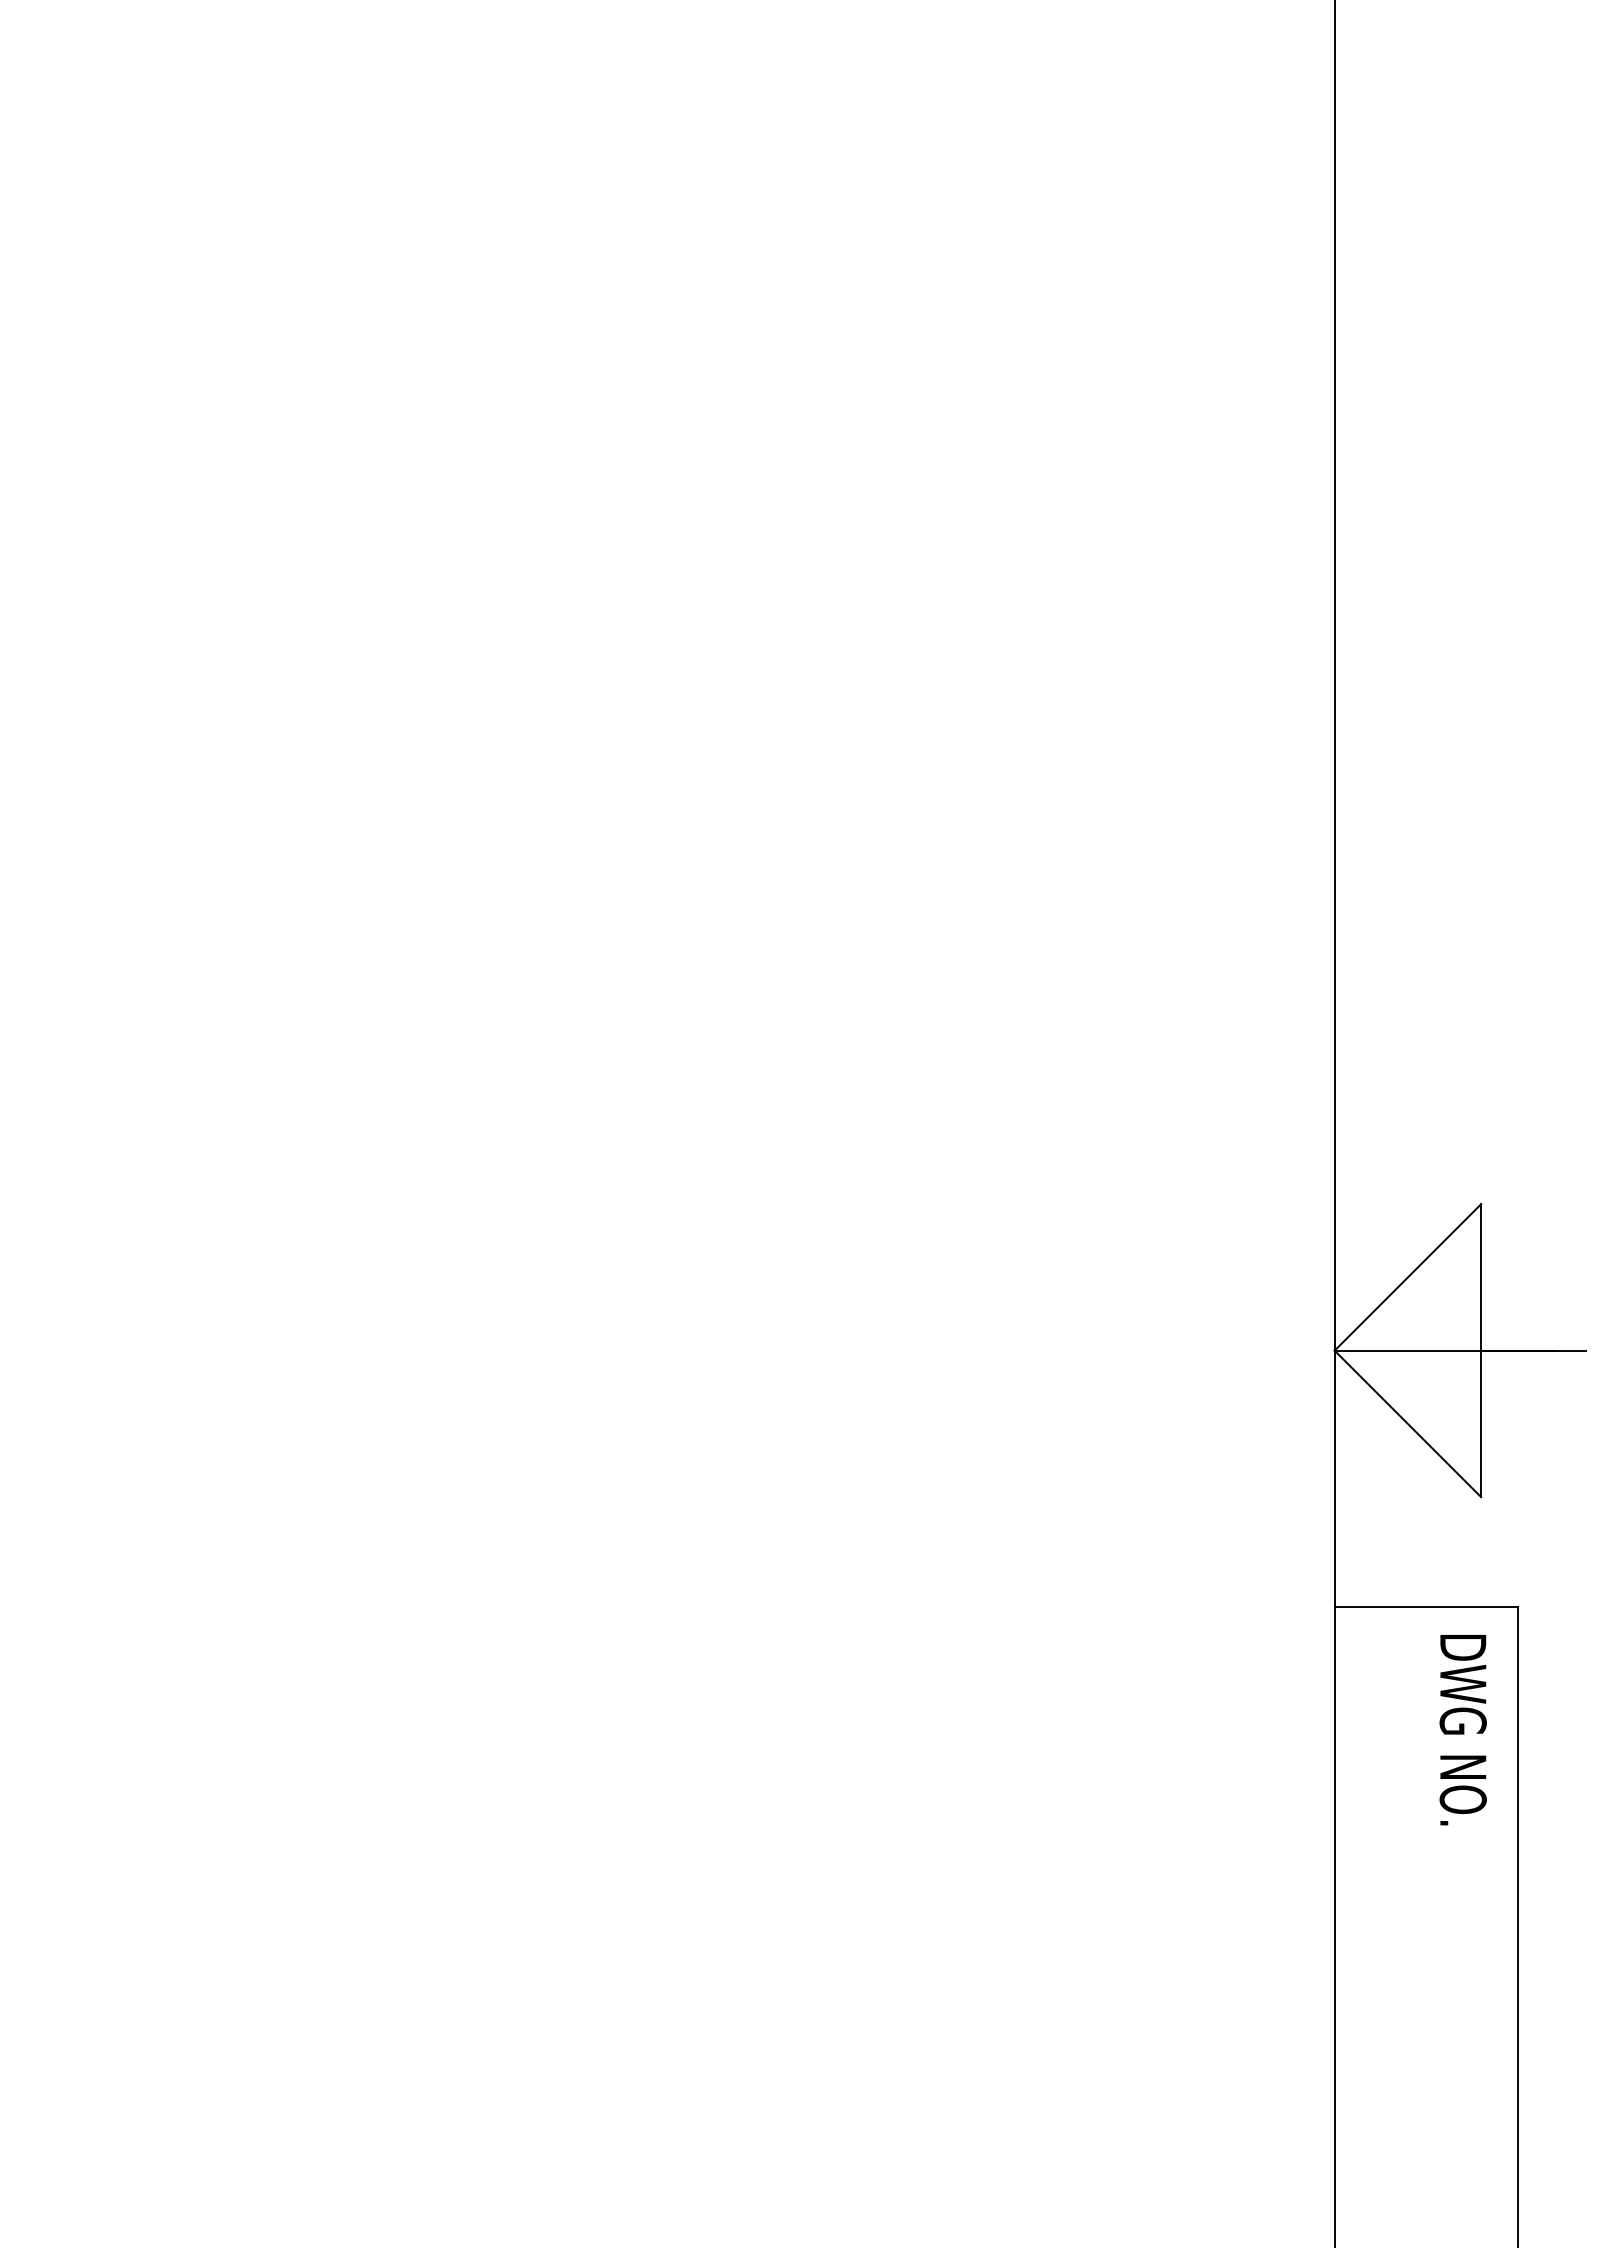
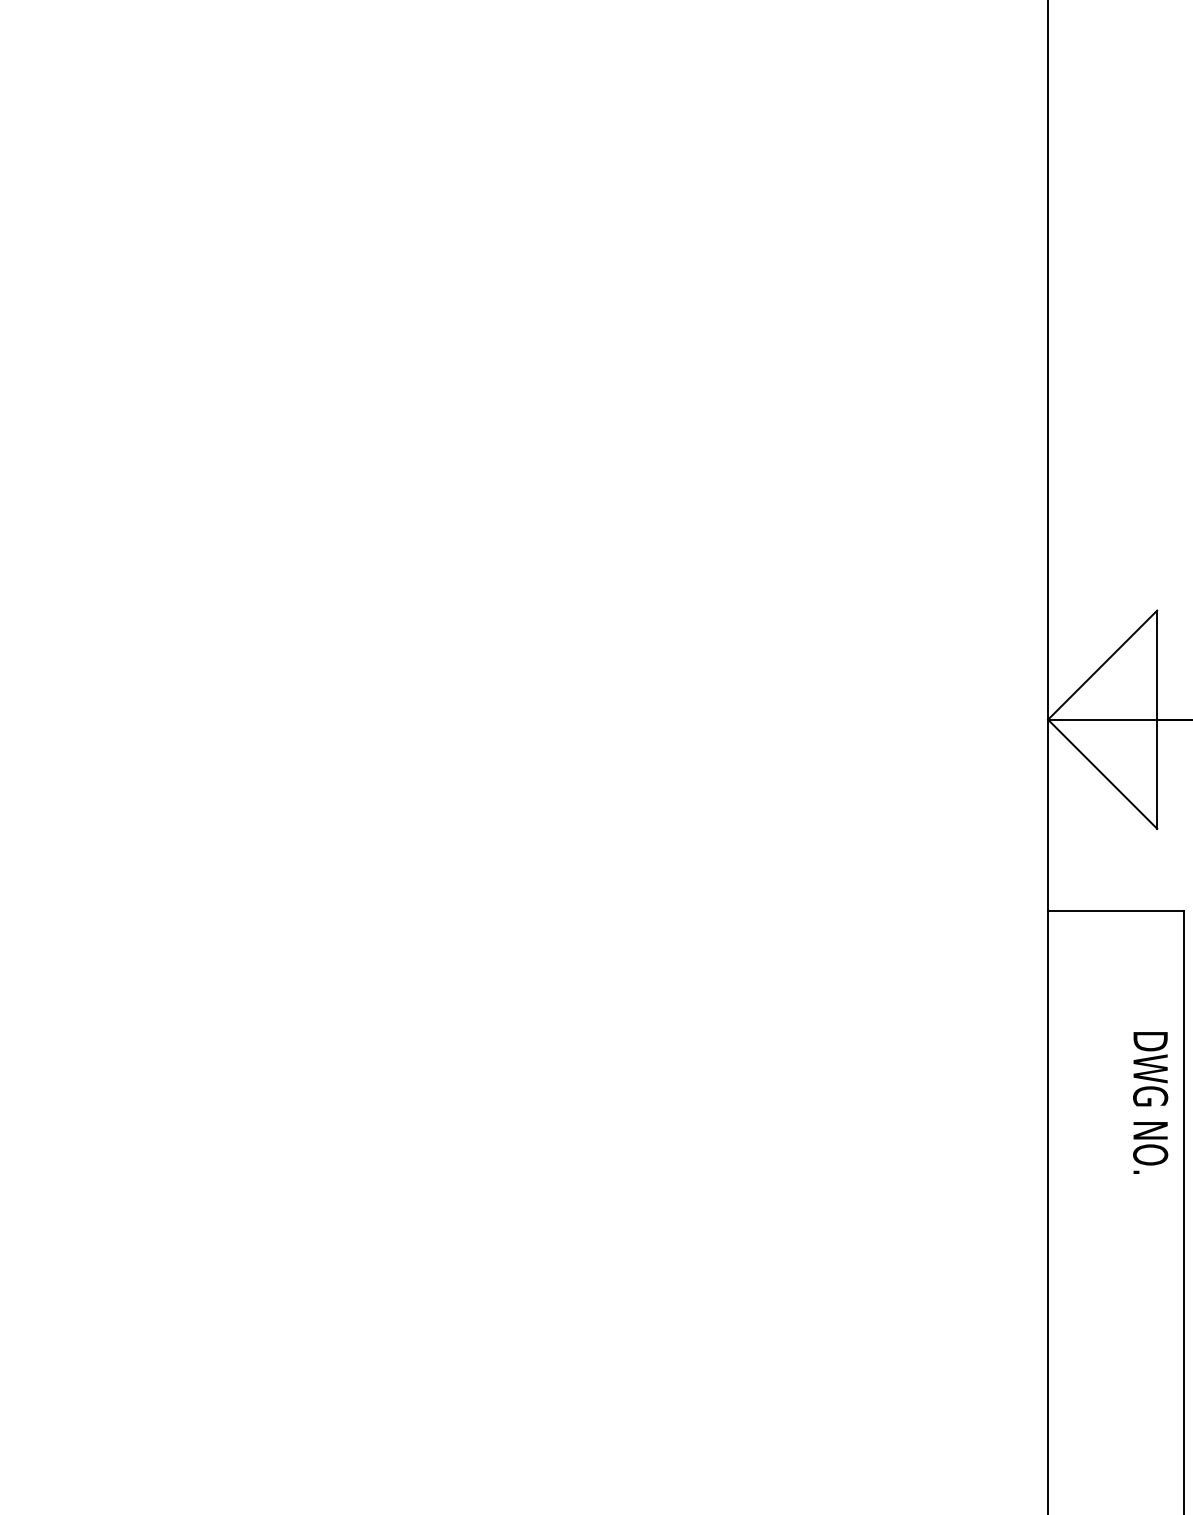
text: (1462, 1730) -> (1150, 1103), moved

